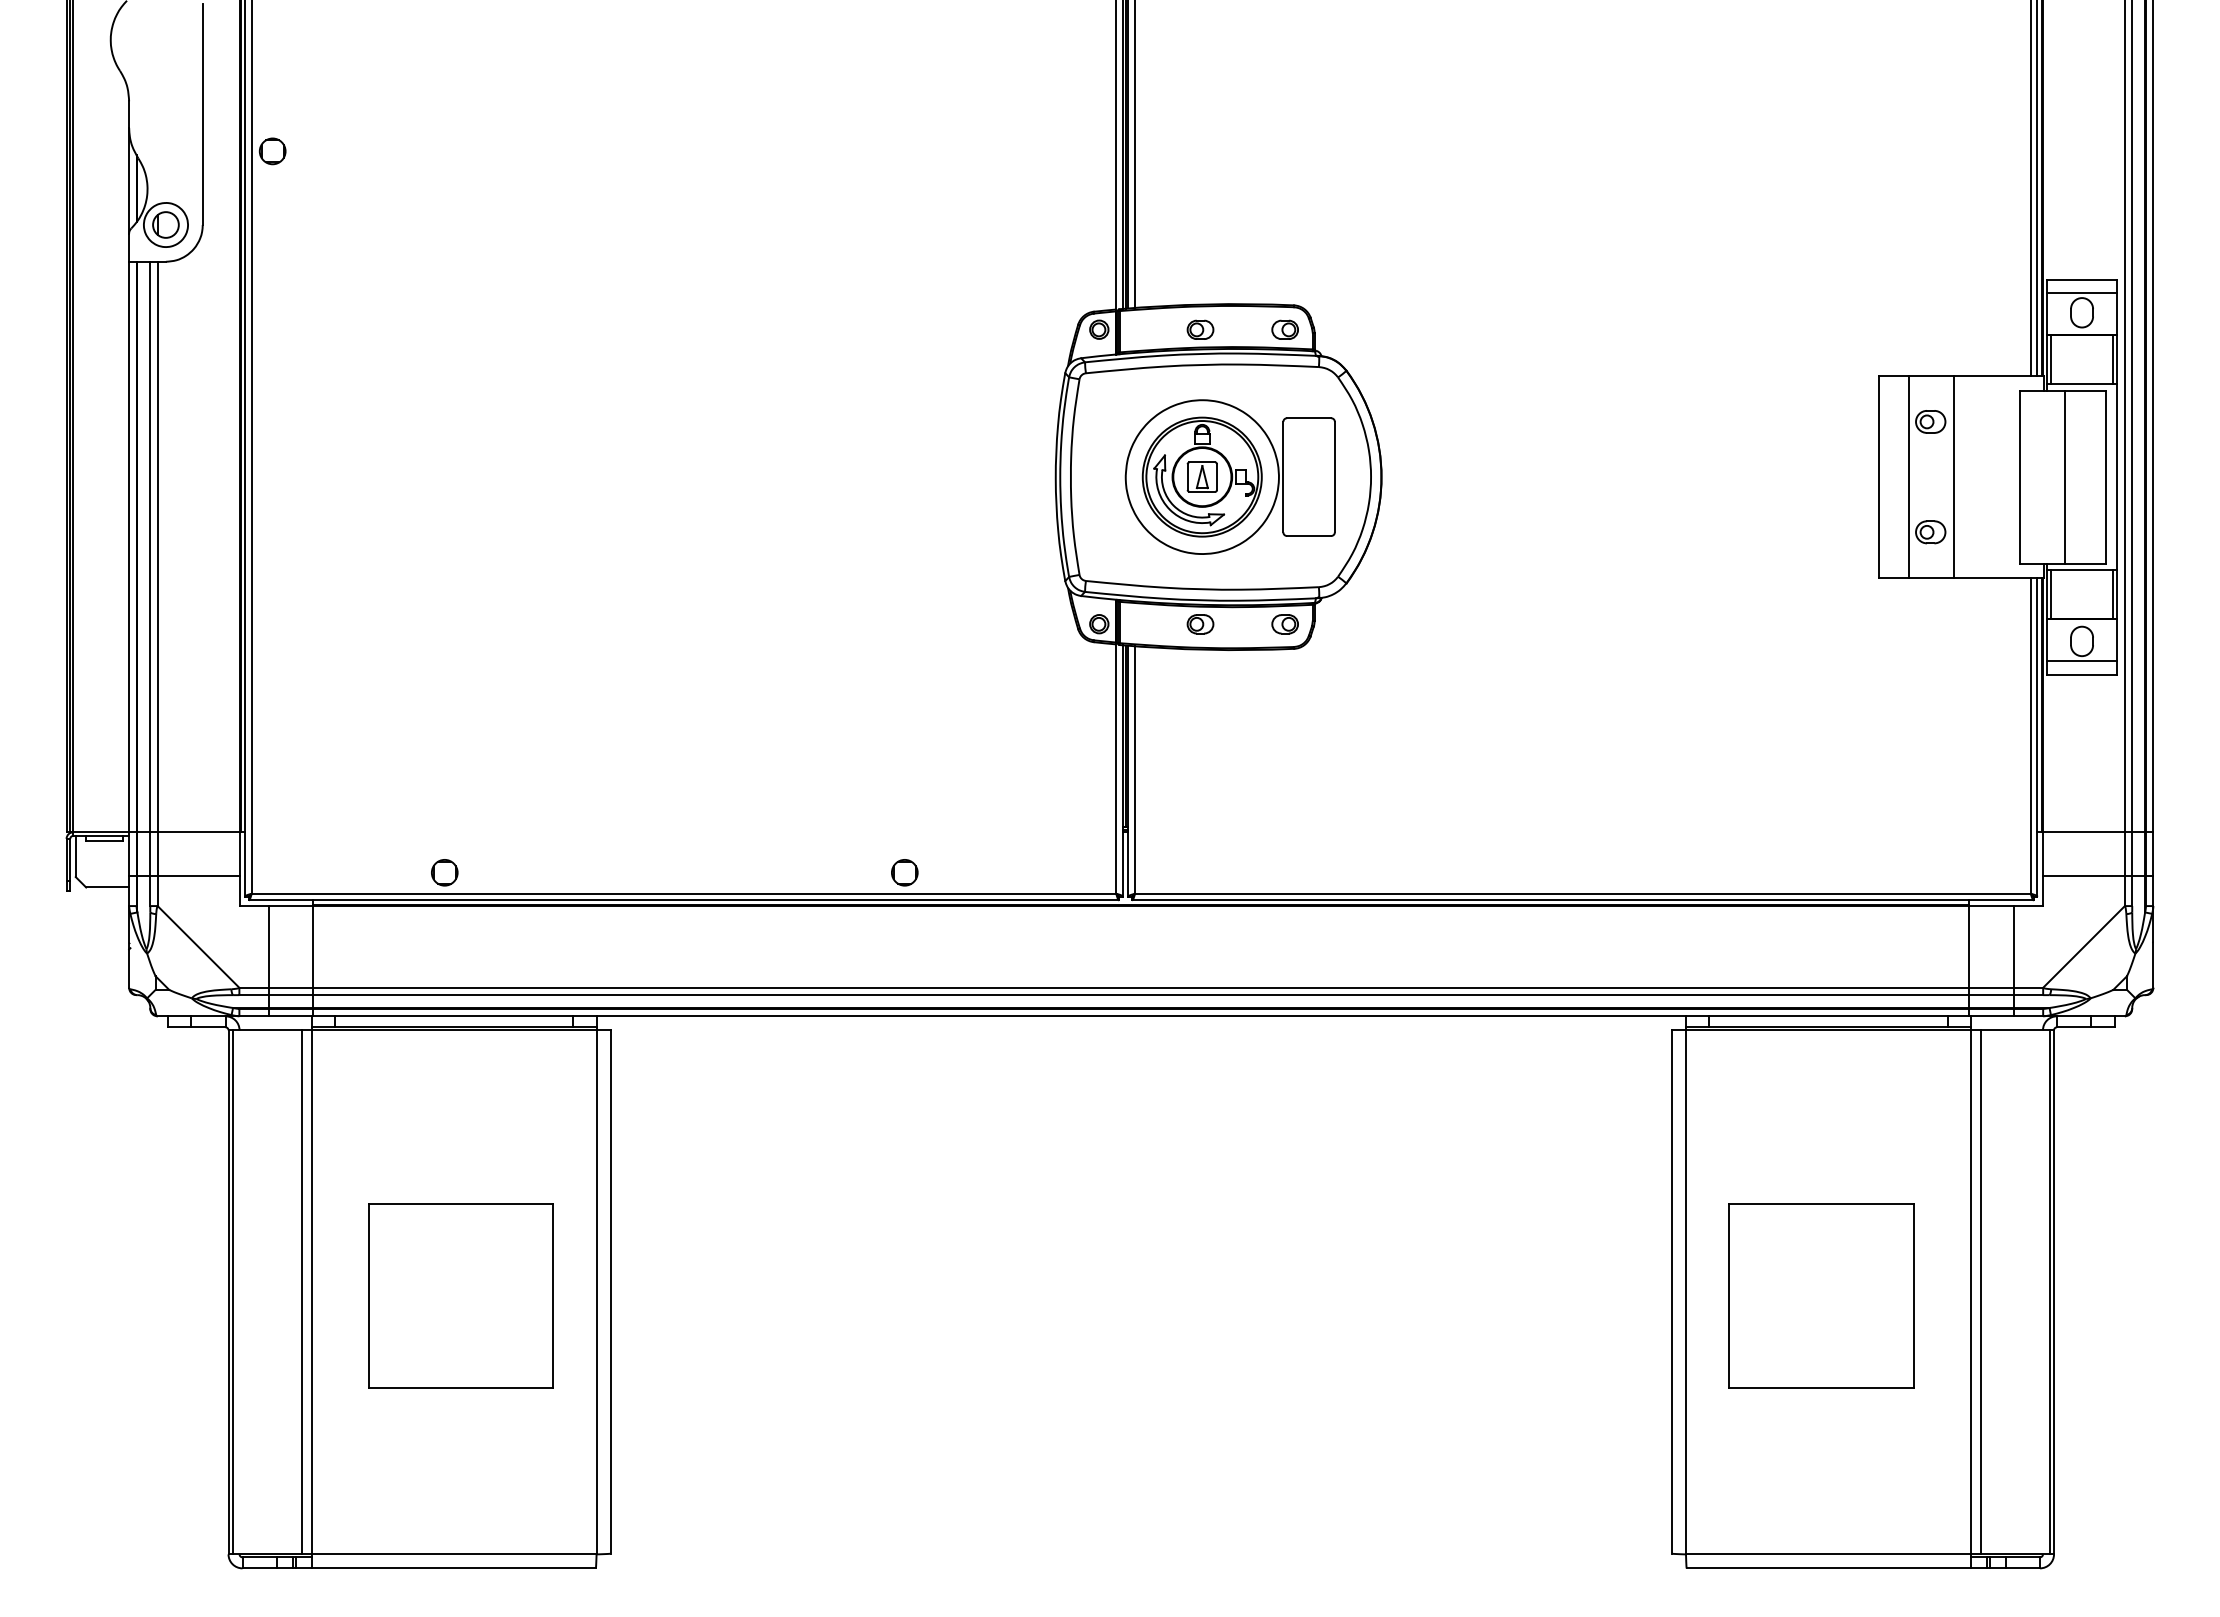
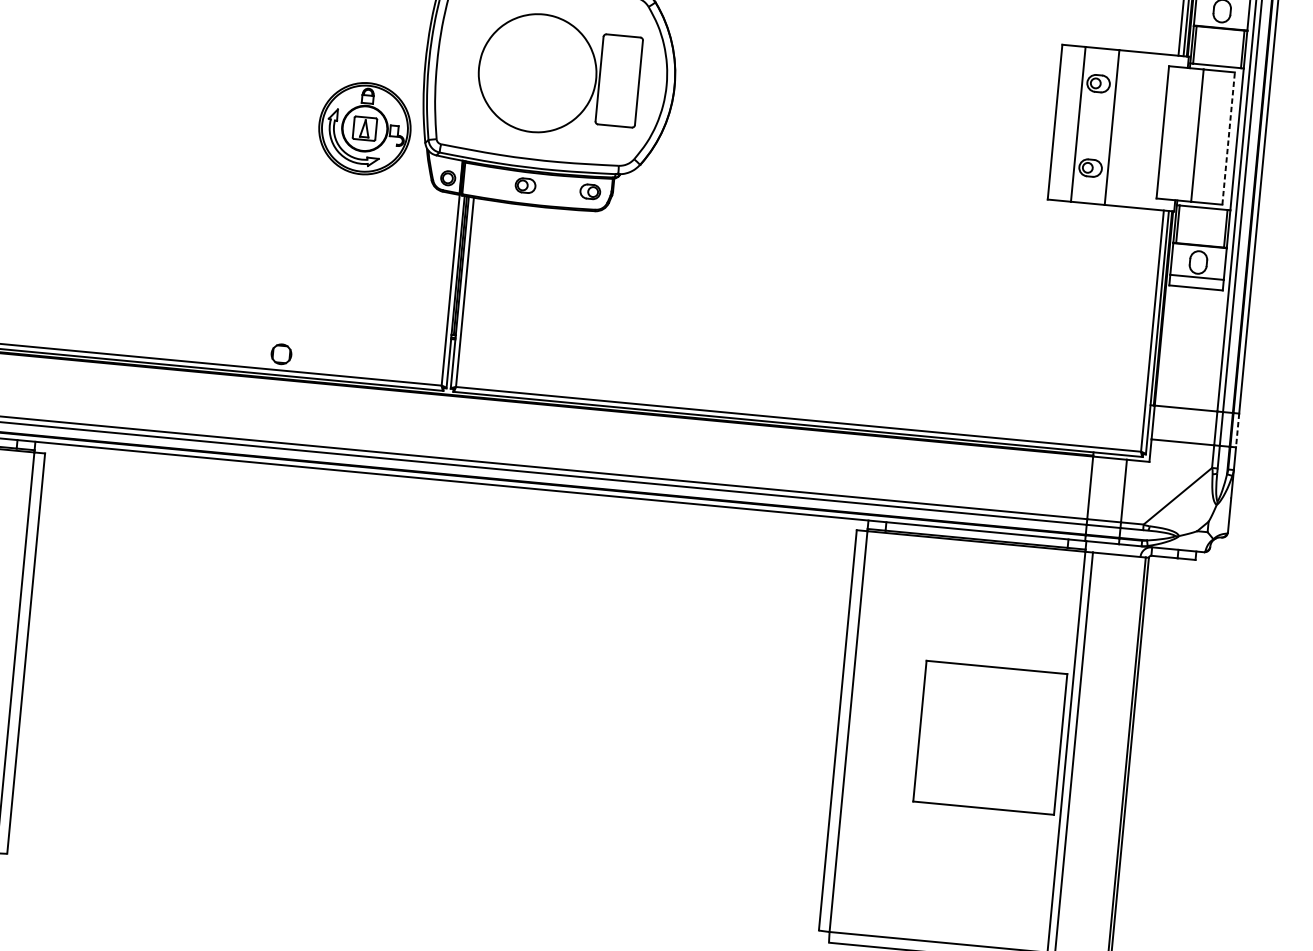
part: (1201, 476) -> (364, 128), moved
line: (2105, 476) -> (1228, 138), solid -> dashed
line: (2153, 854) -> (1237, 430), solid -> dashed
part: (1821, 1295) -> (990, 737), moved

